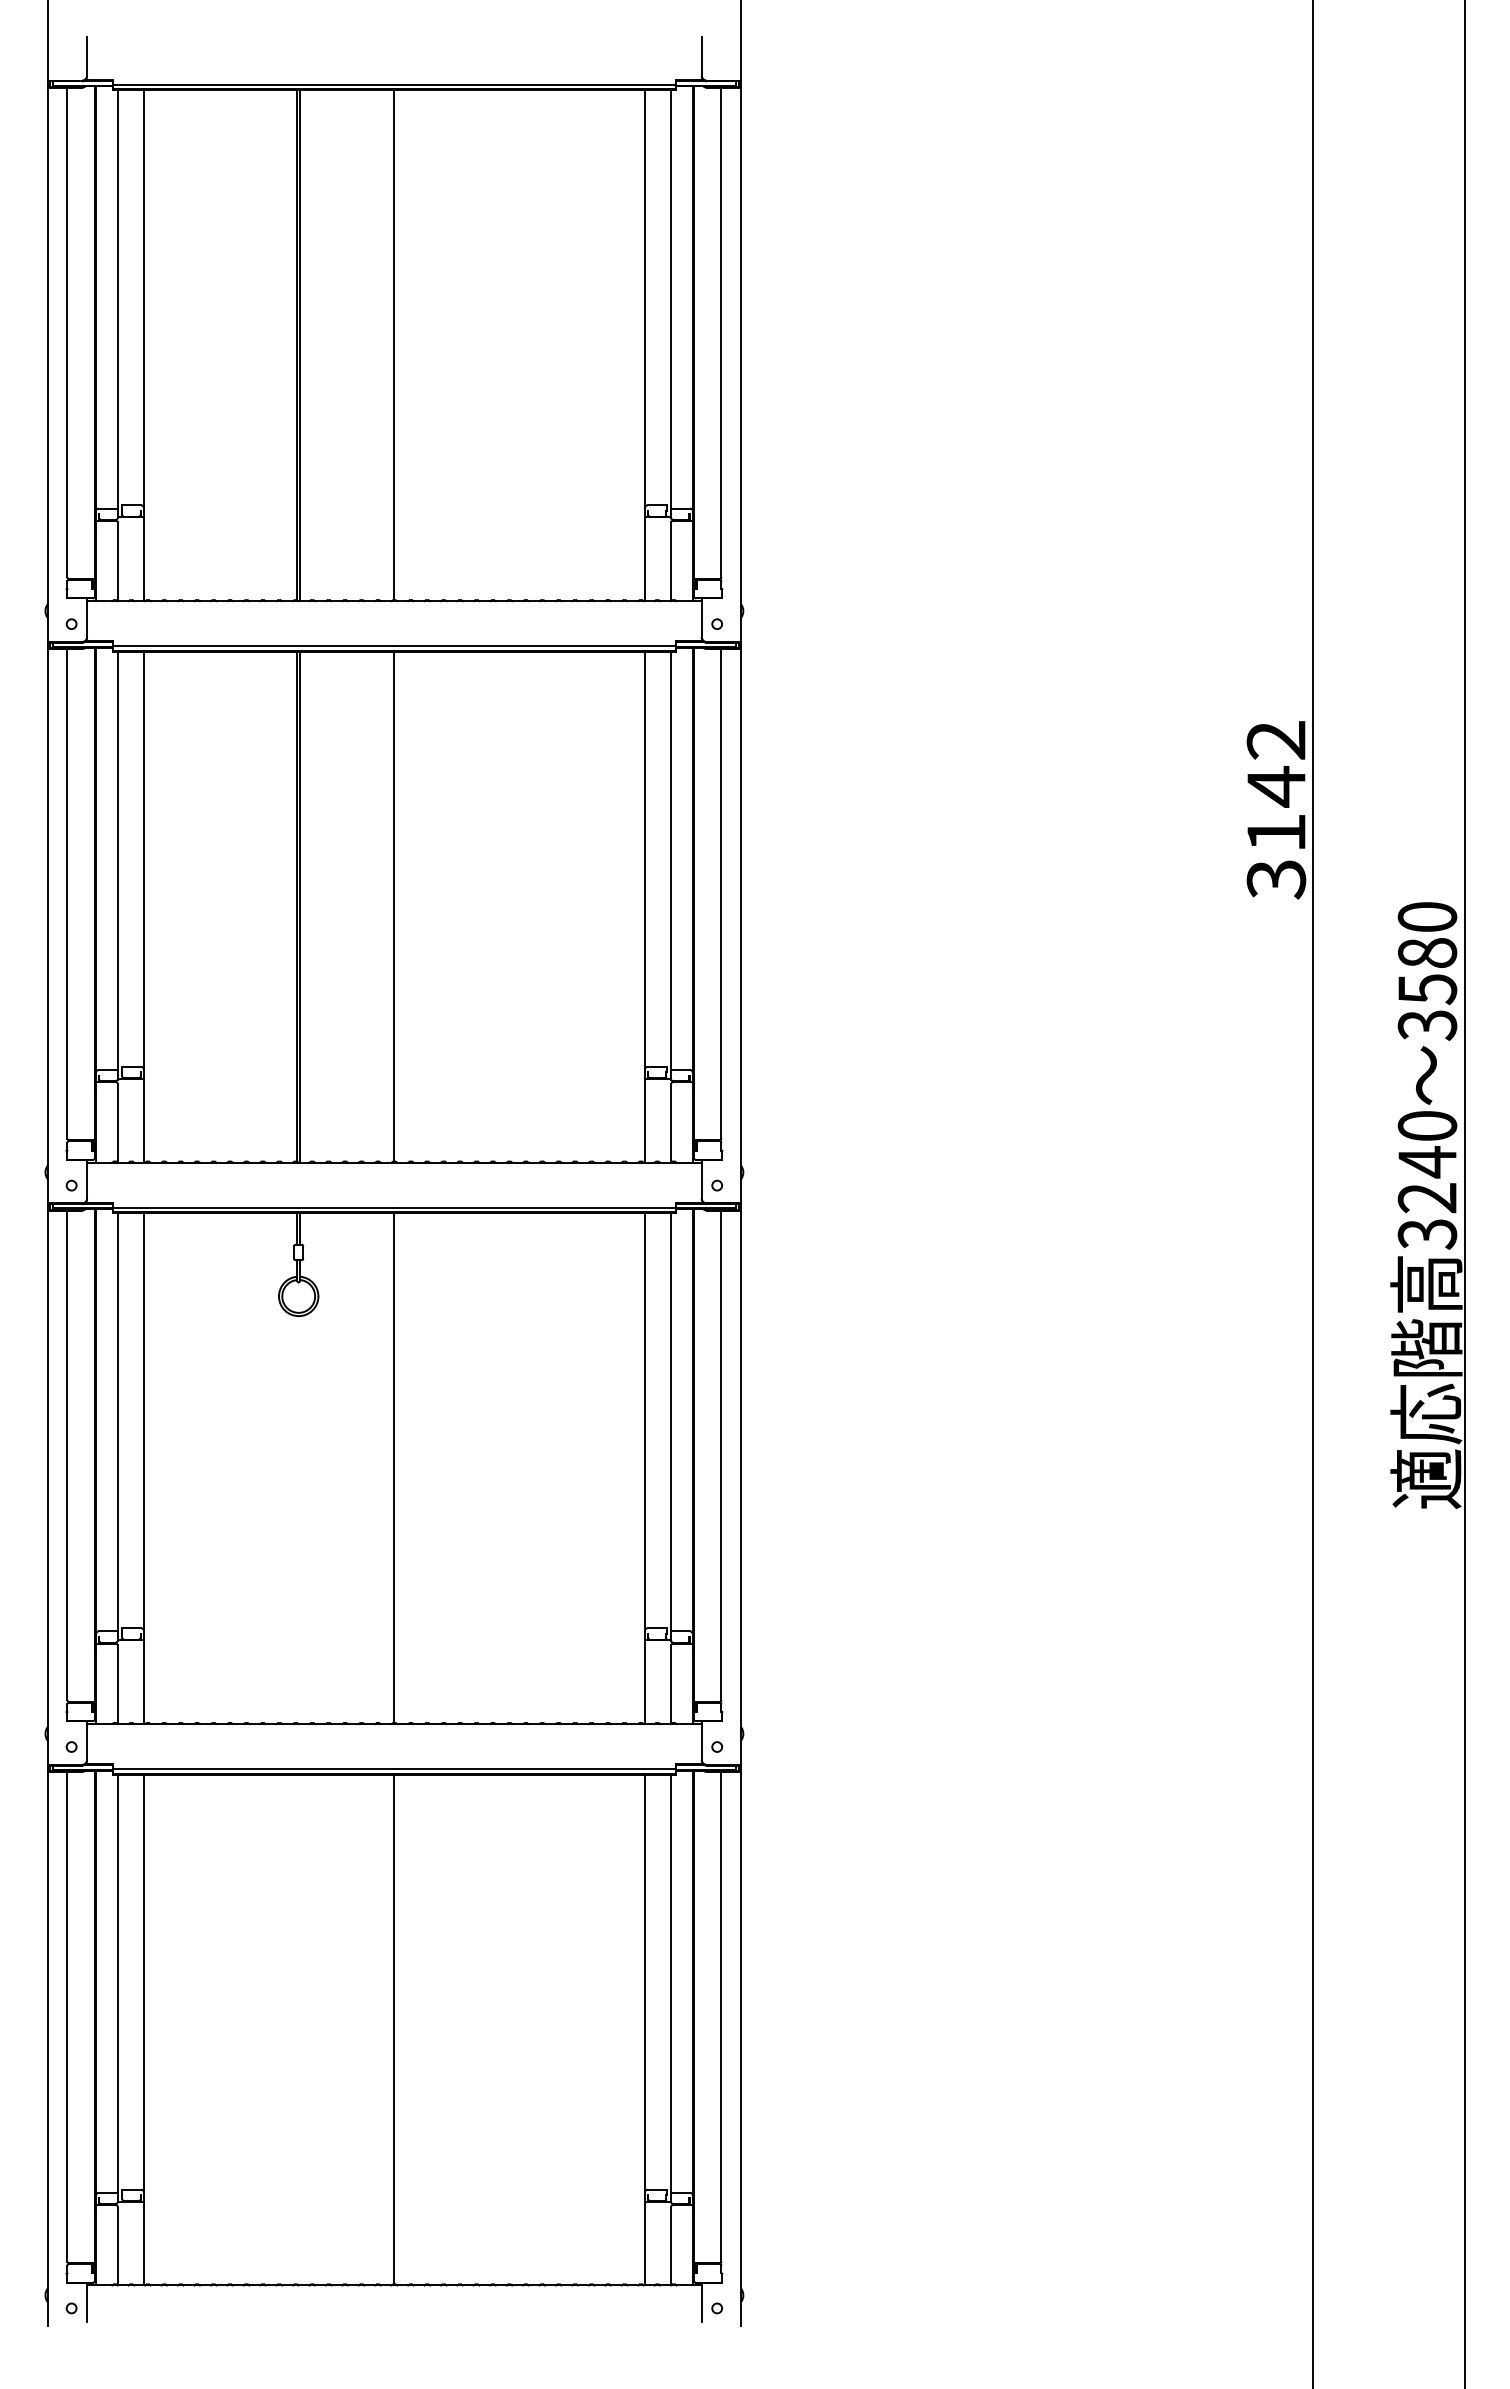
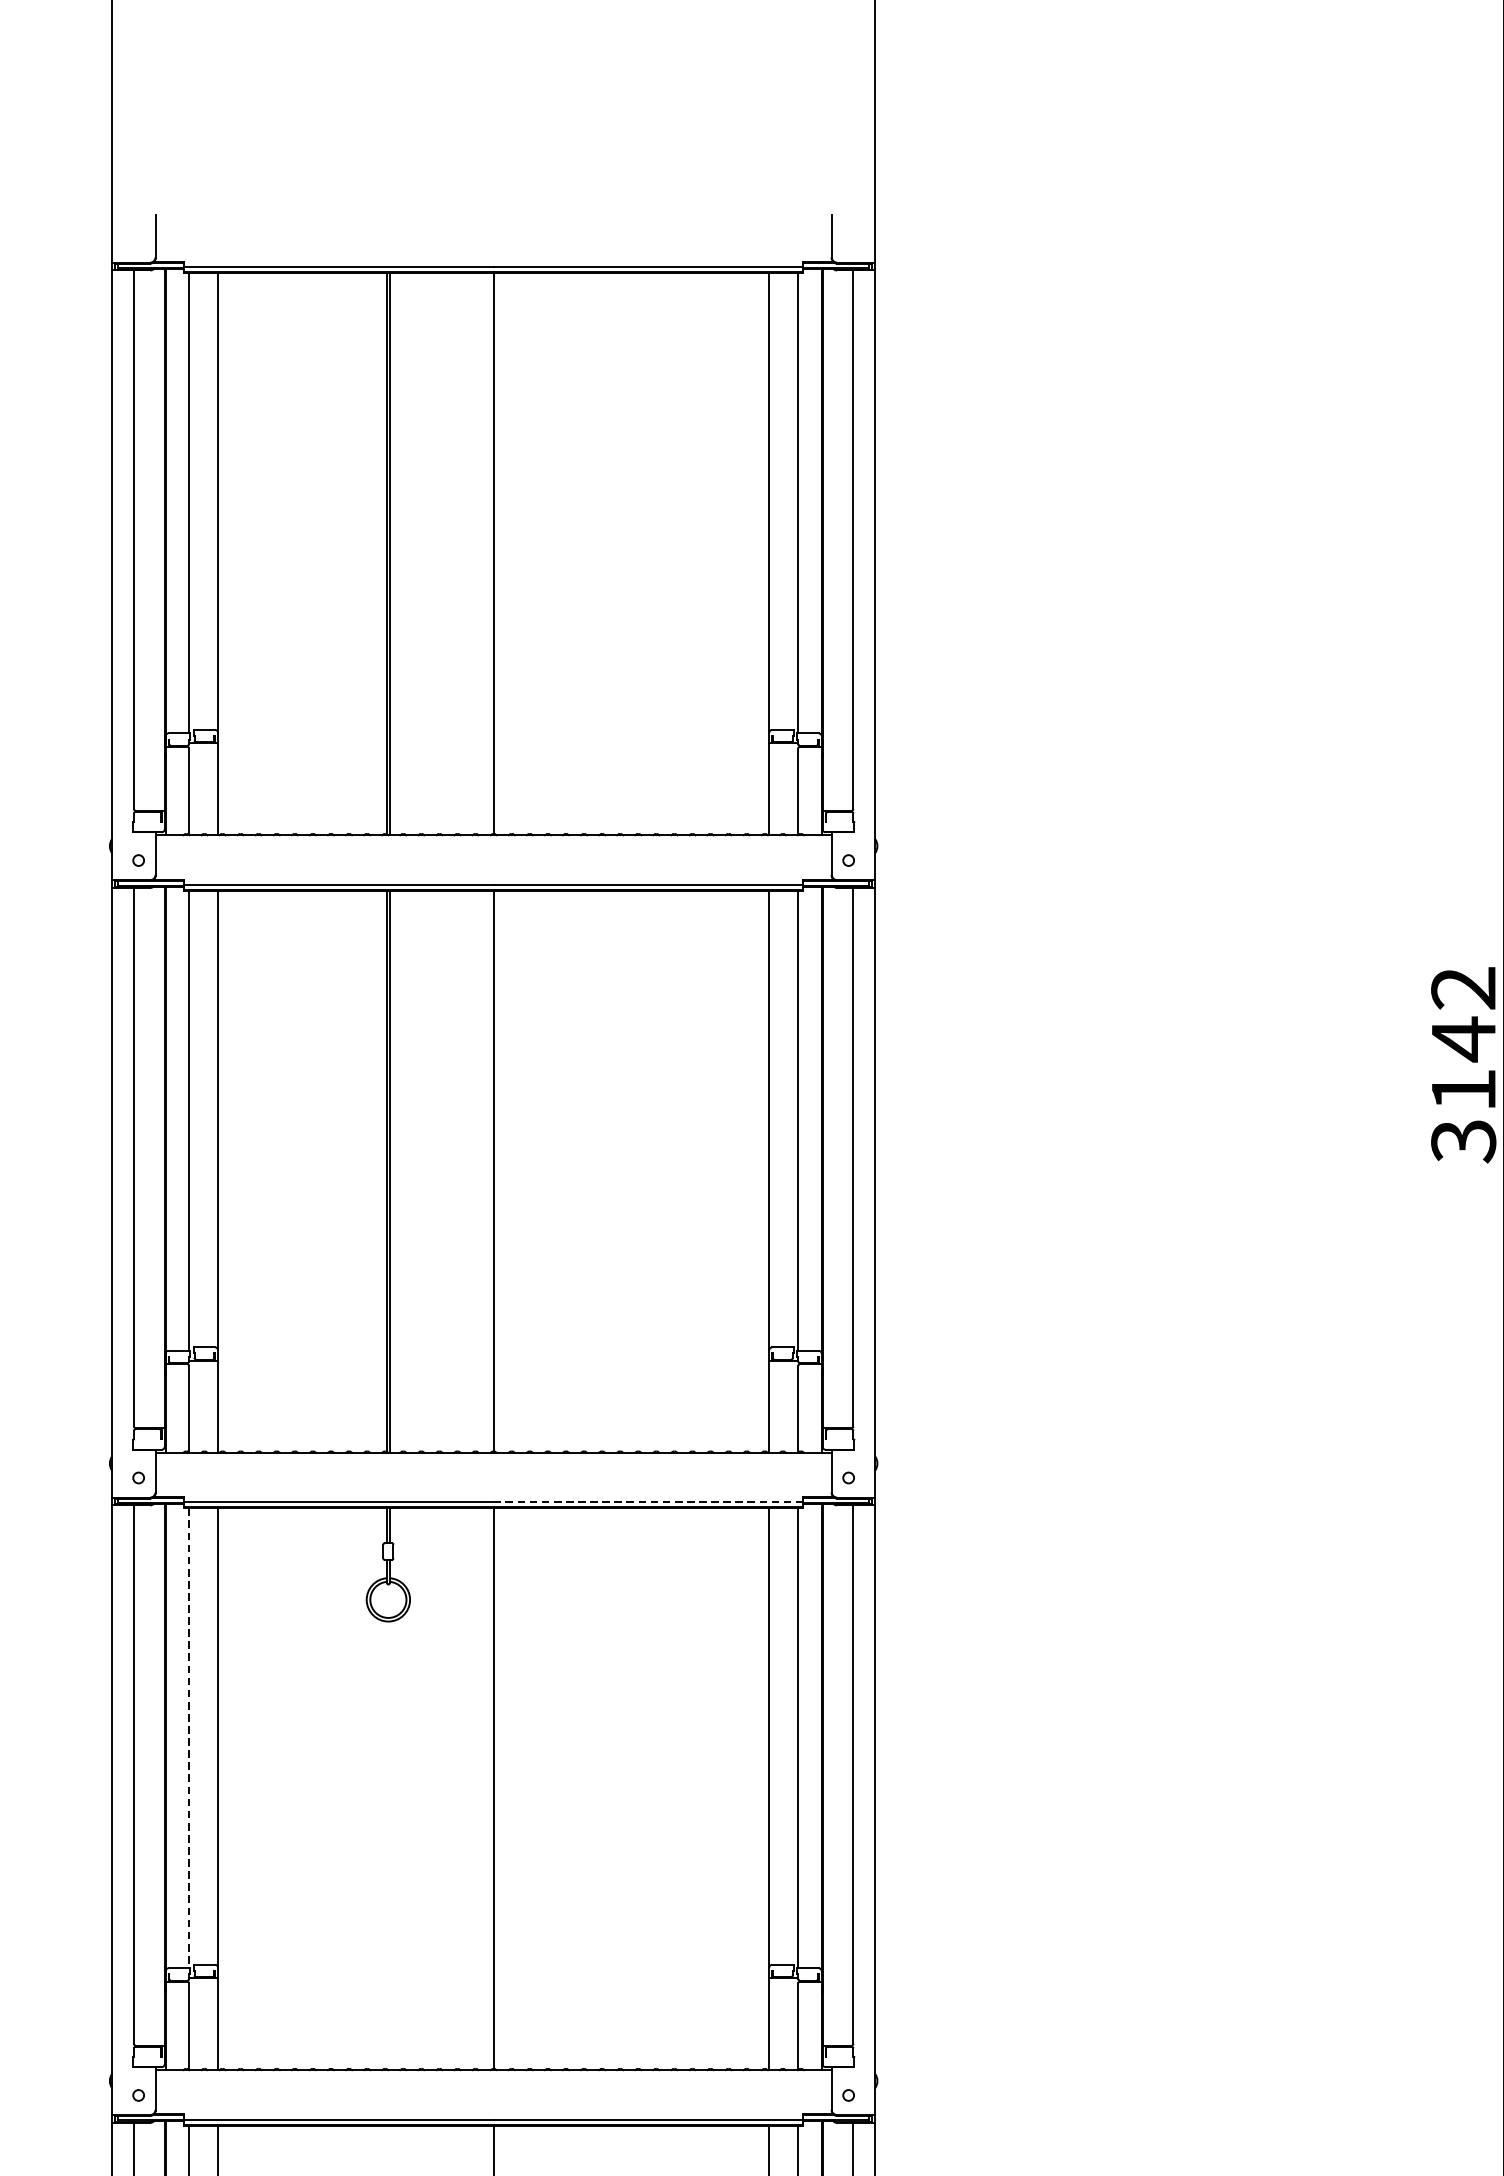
line: (535, 1207) -> (648, 1502), solid -> dashed
line: (117, 1422) -> (189, 1738), solid -> dashed

